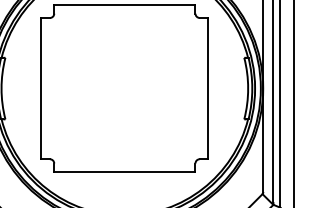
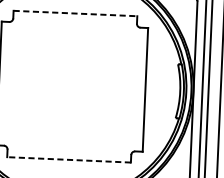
line: (124, 5) -> (75, 13), solid -> dashed
line: (124, 172) -> (68, 160), solid -> dashed

